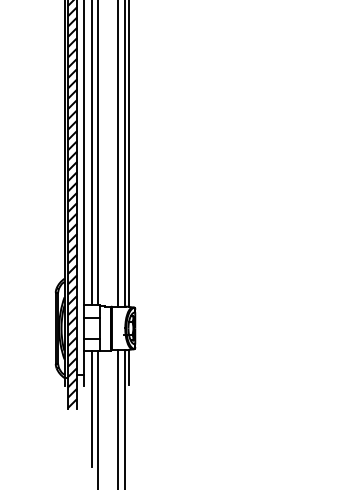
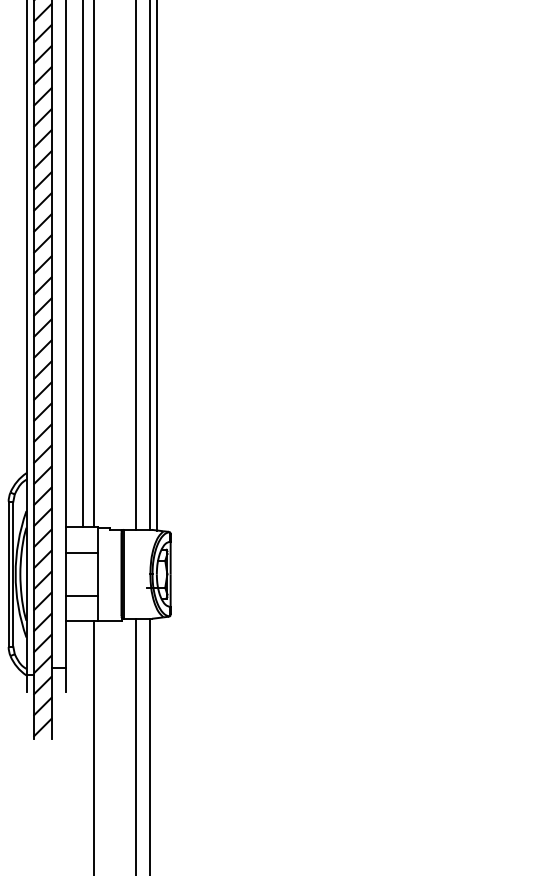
line: (128, 367) -> (156, 654), removed
line: (92, 409) -> (83, 739), removed

